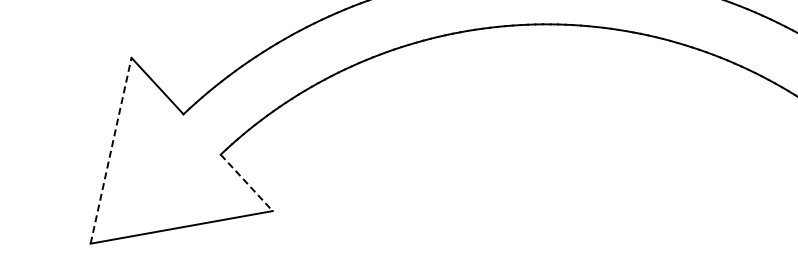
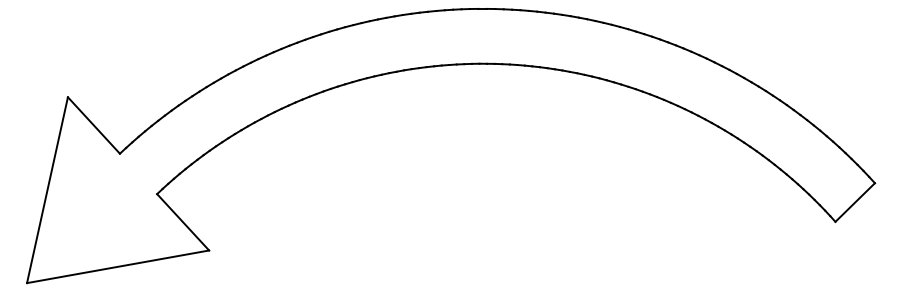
line: (111, 150) -> (47, 189), dashed -> solid
line: (247, 183) -> (183, 222), dashed -> solid

